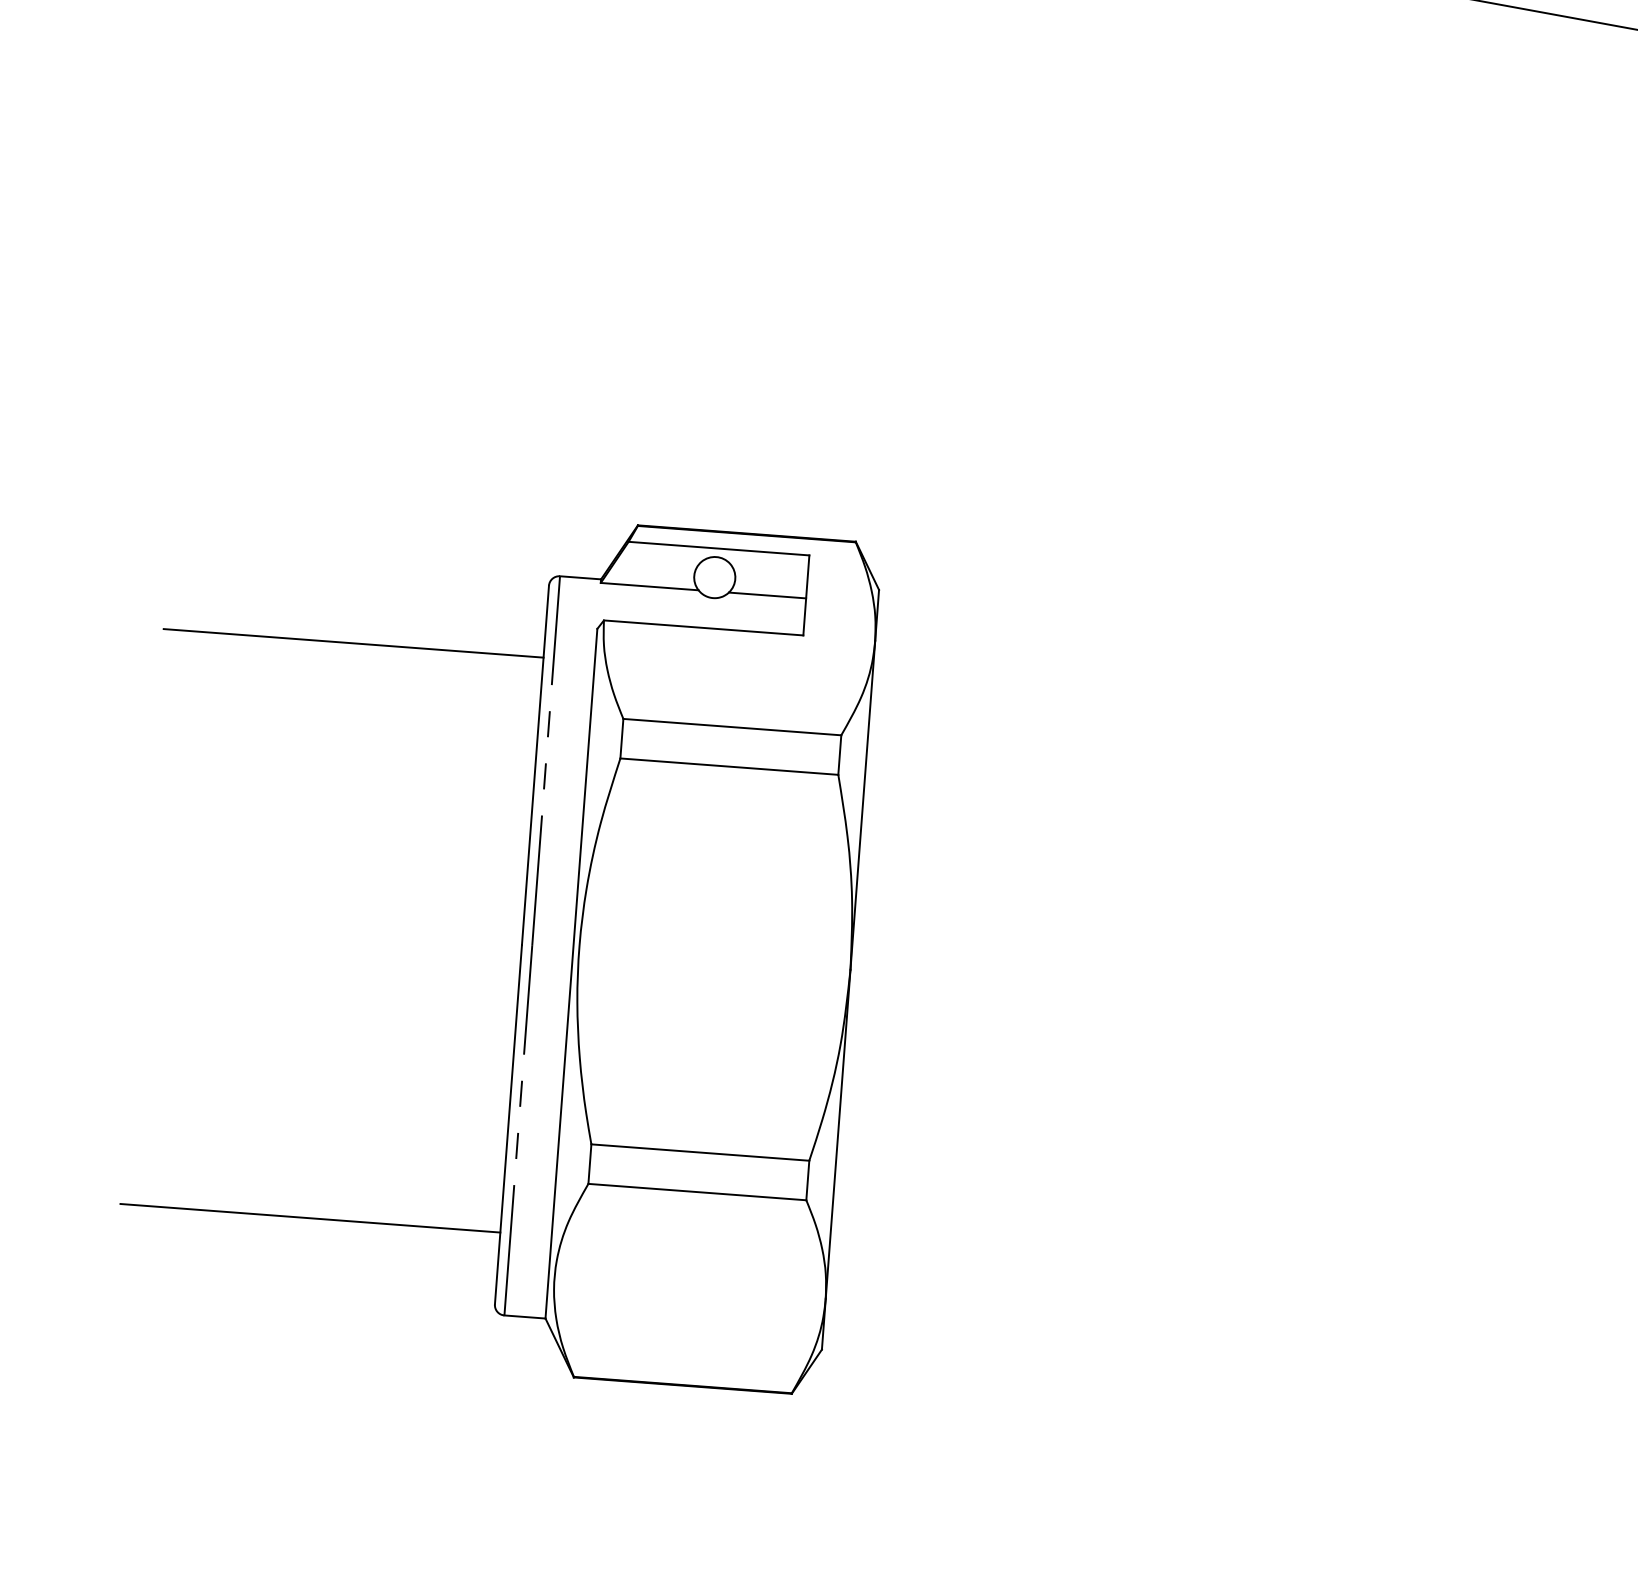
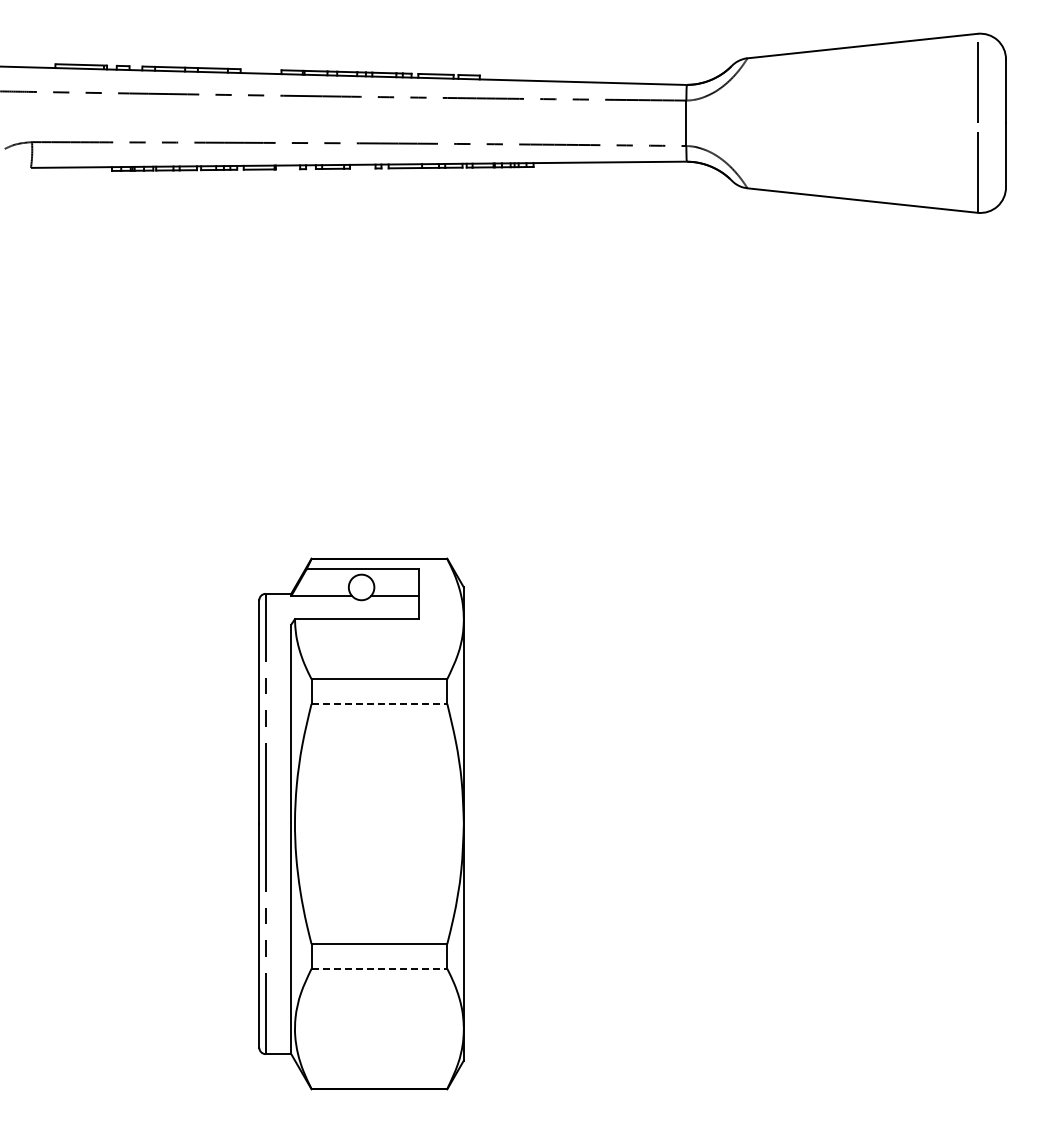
line: (352, 642) -> (140, 644), removed
line: (729, 766) -> (379, 703), solid -> dashed
line: (697, 1191) -> (379, 968), solid -> dashed
line: (309, 1219) -> (140, 1003), removed

